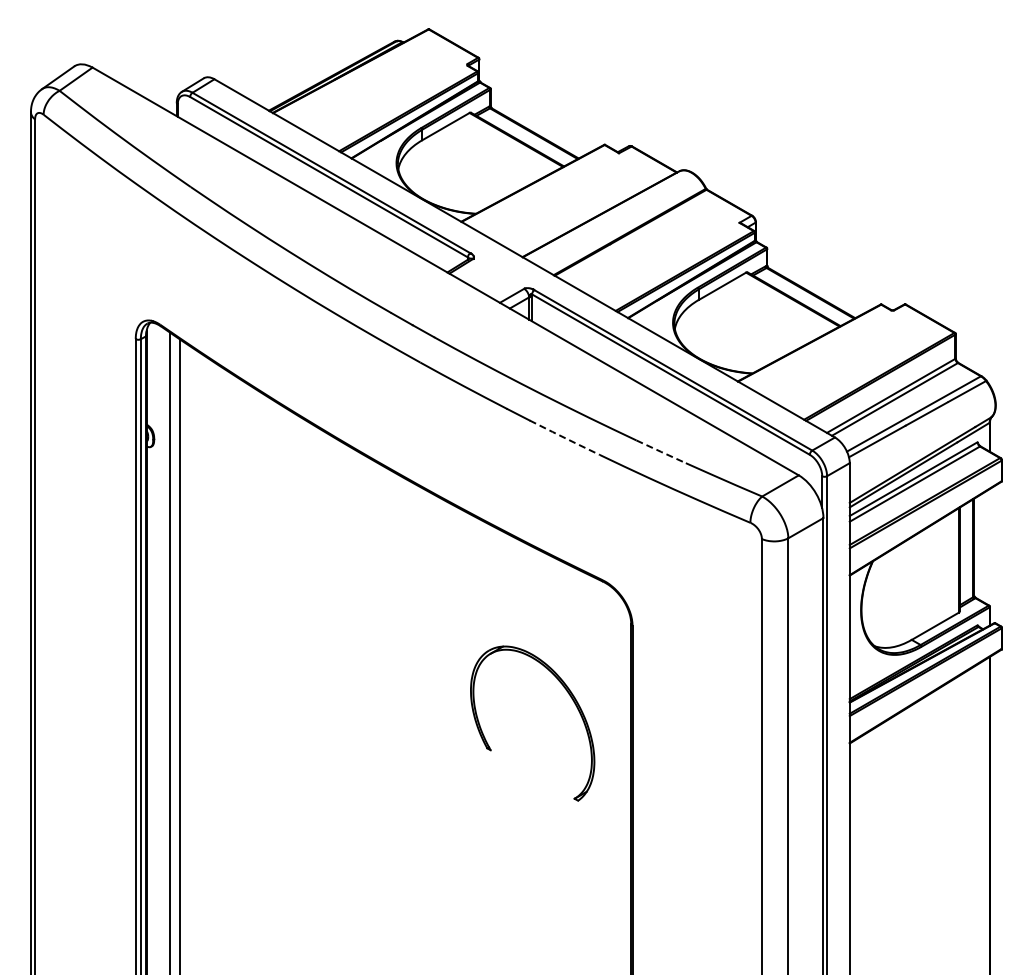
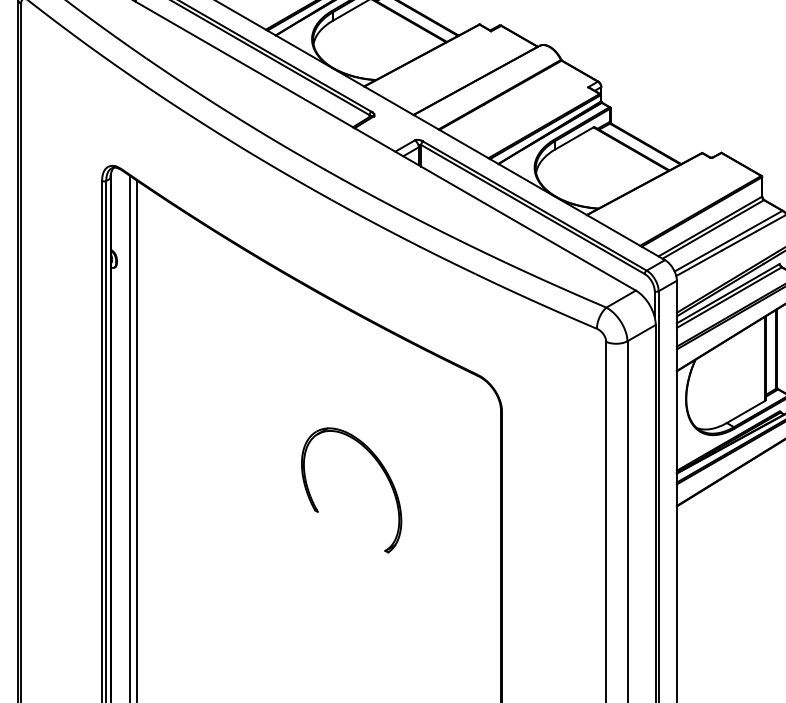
line: (565, 438) -> (448, 260), dashed -> solid
line: (661, 451) -> (525, 271), dashed -> solid
part: (570, 697) -> (382, 469), moved

